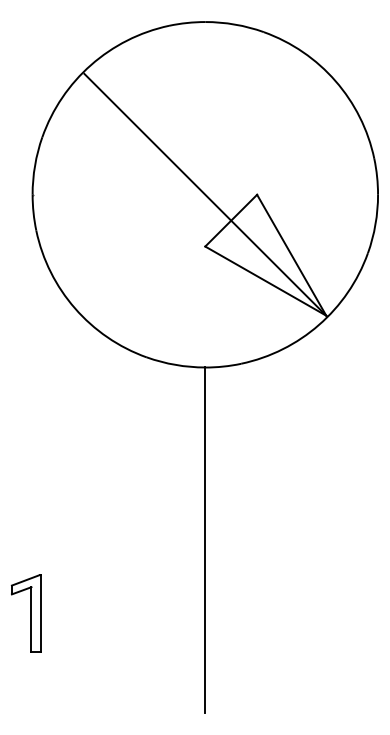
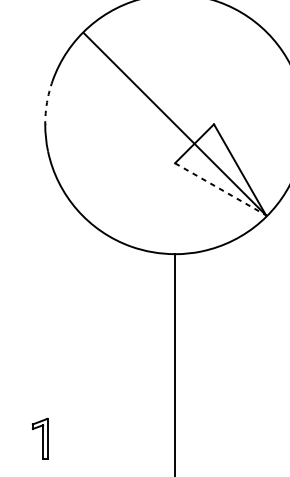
arc: (35, 165) -> (47, 102), solid -> dashed
line: (265, 281) -> (220, 189), solid -> dashed
part: (25, 613) -> (39, 439), size x0.7

